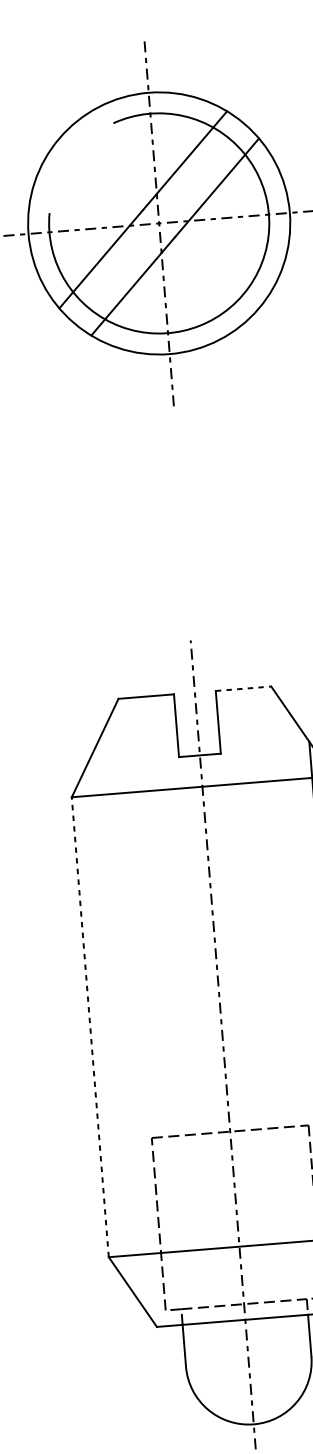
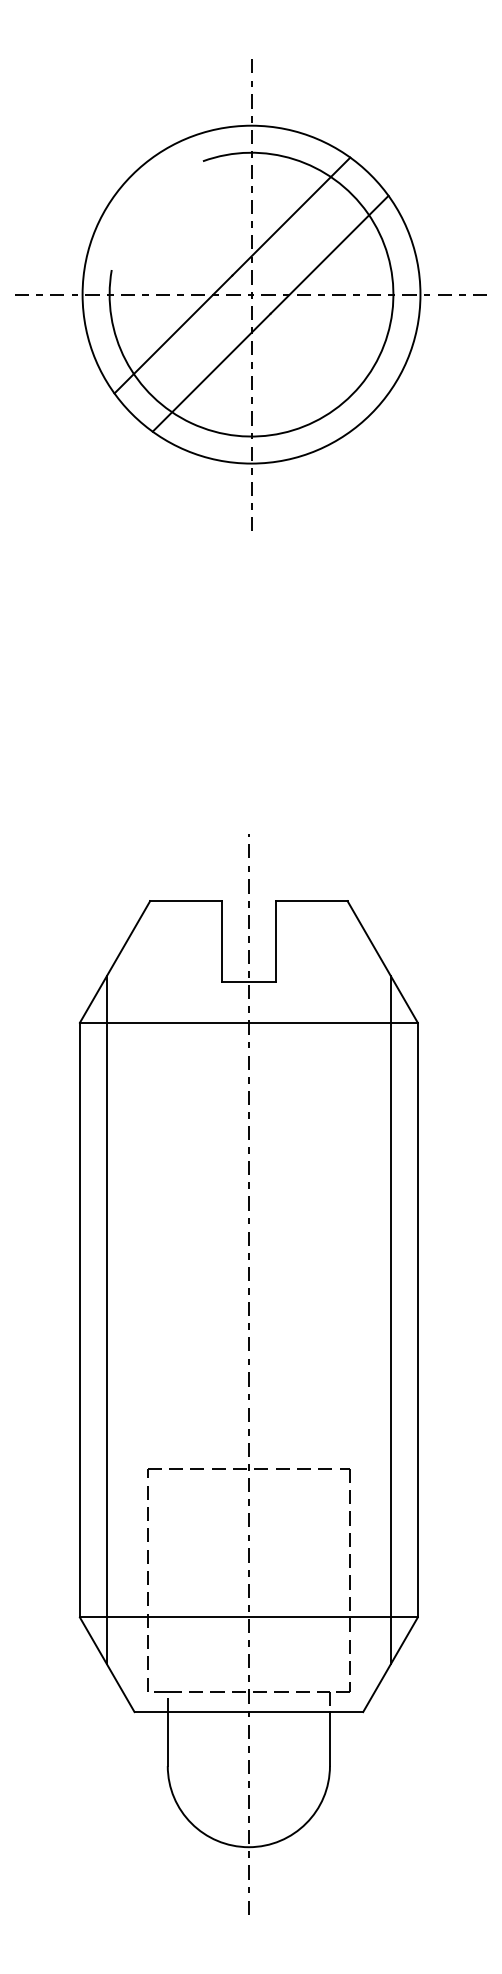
line: (243, 689) -> (311, 901), dashed -> solid
line: (110, 1025) -> (106, 1319), added
line: (89, 1026) -> (79, 1319), dashed -> solid

